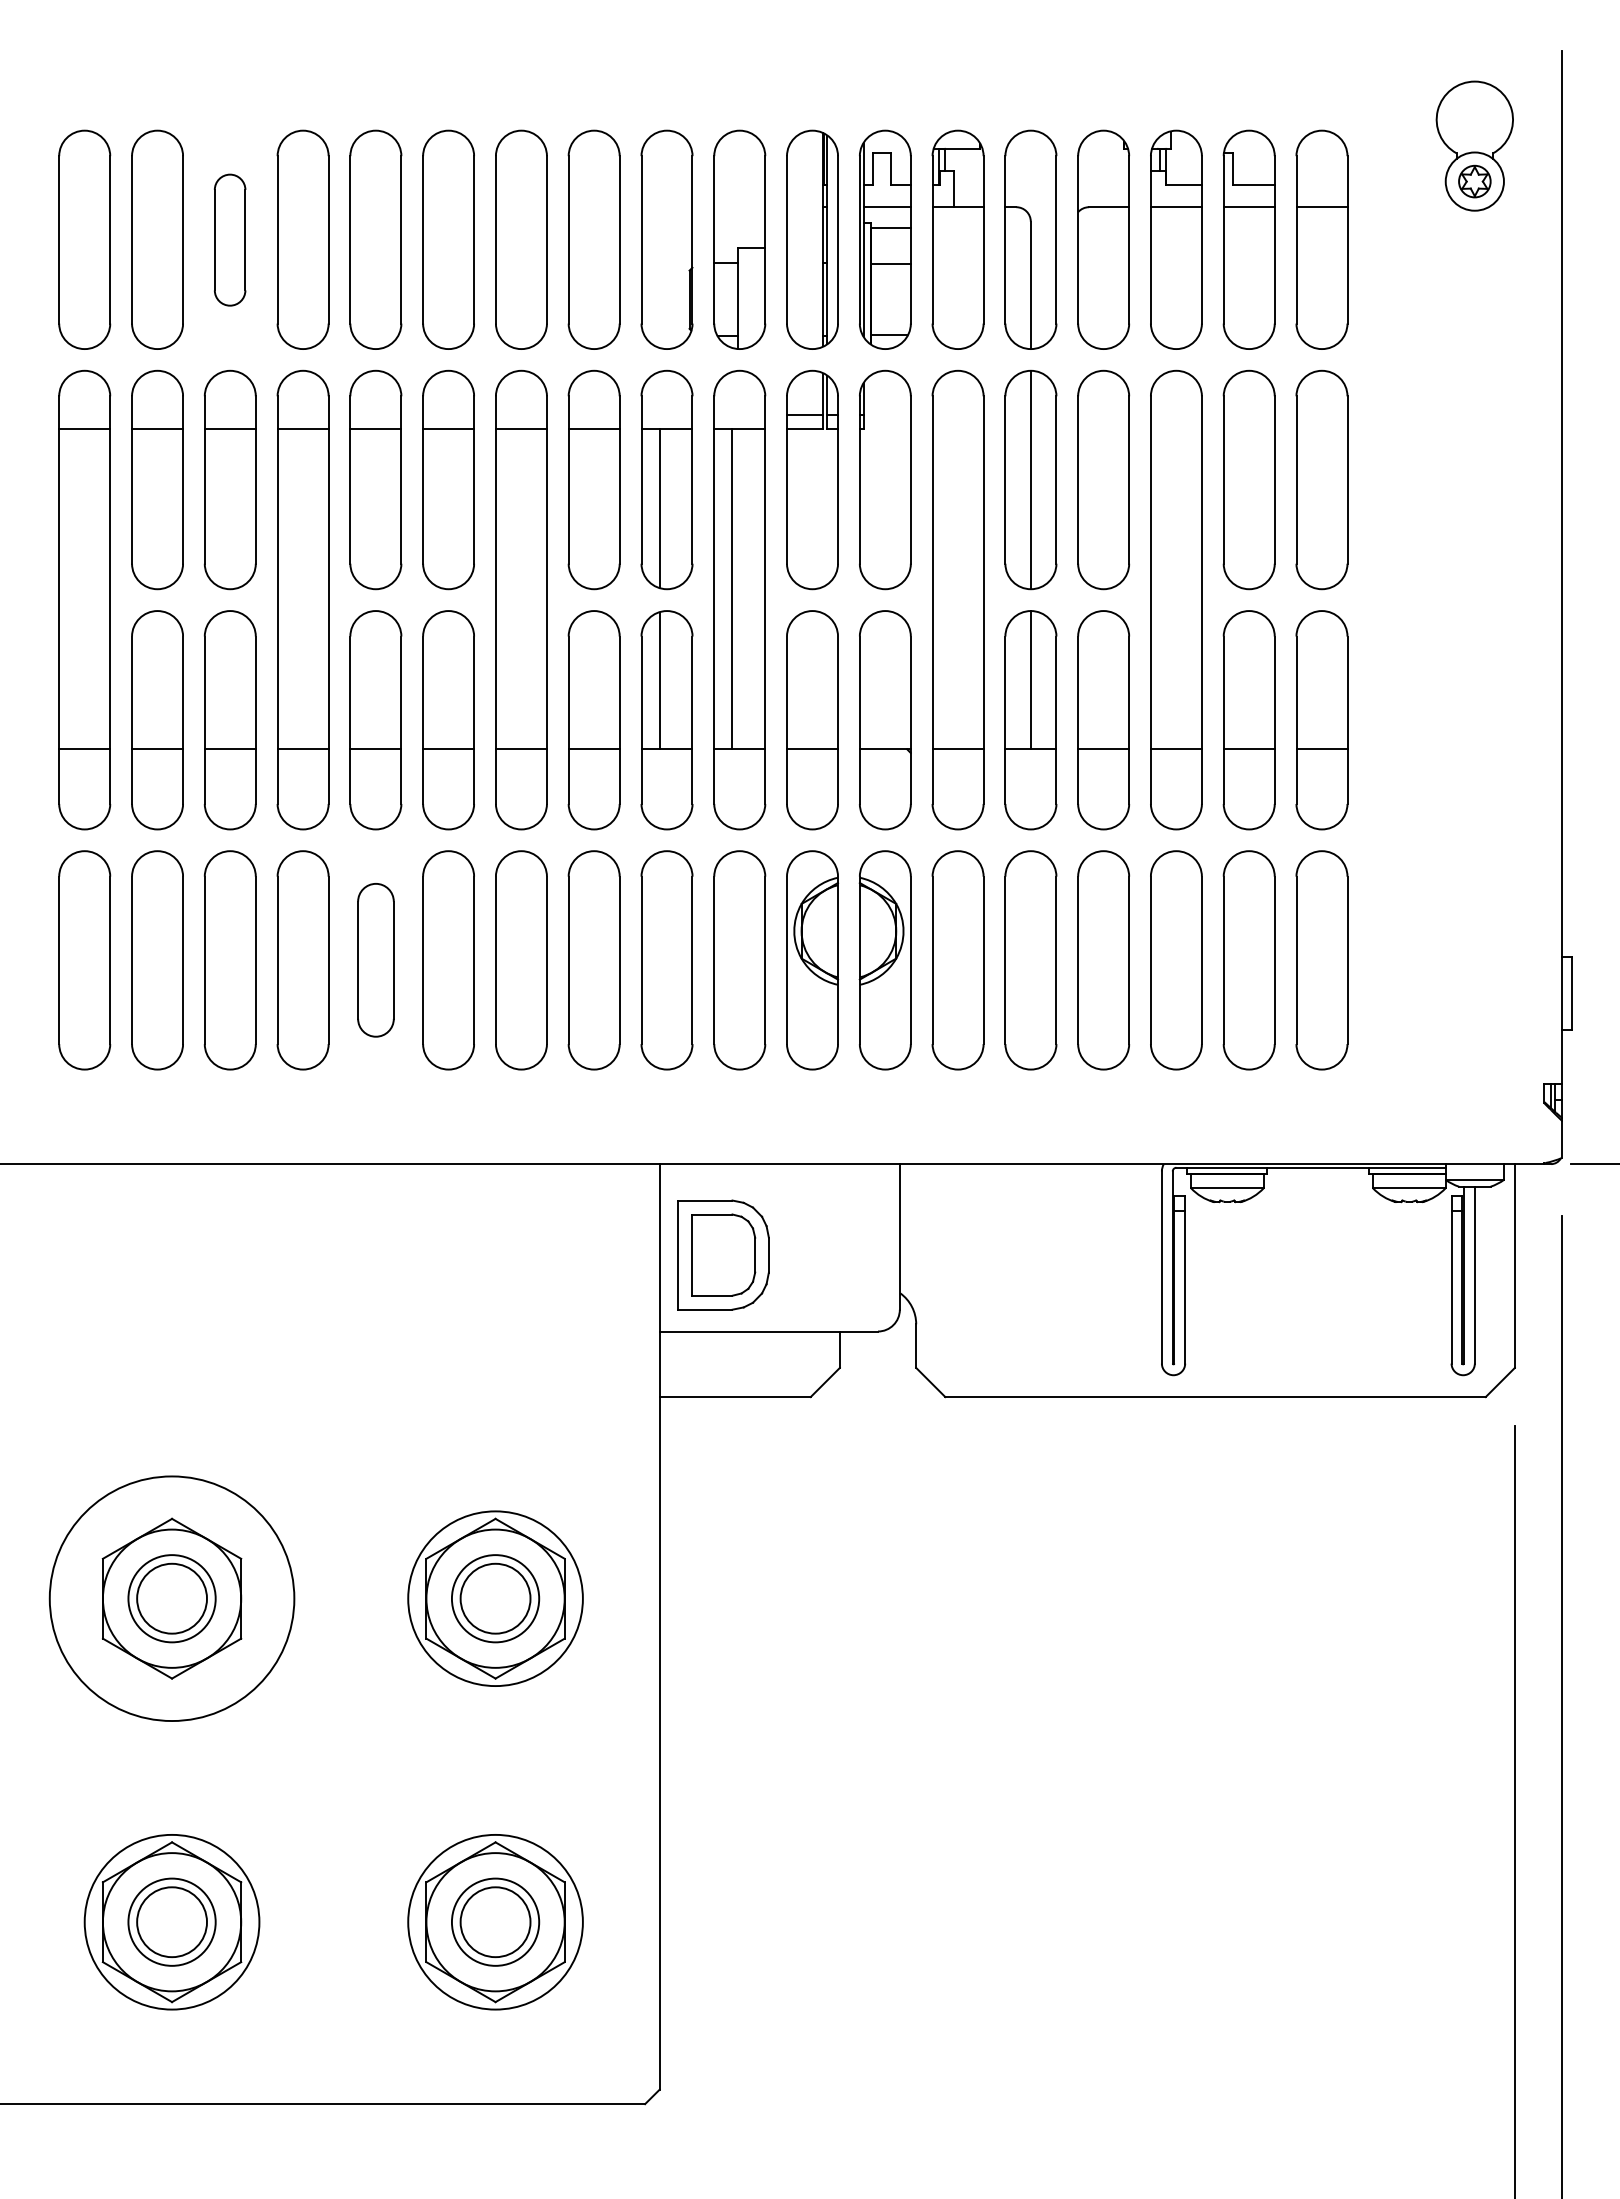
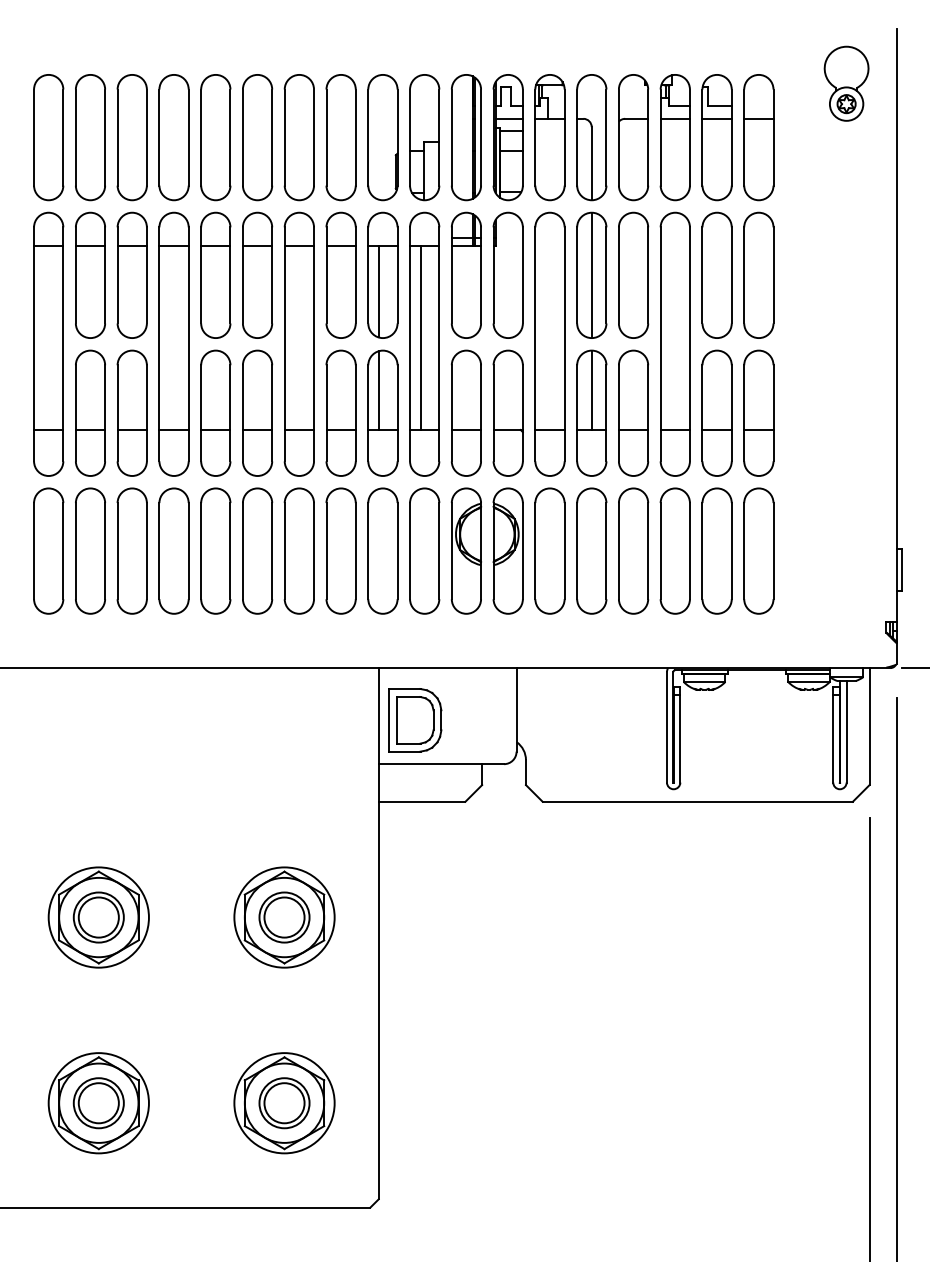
part: (228, 239) -> (131, 137), size x1.67
part: (375, 959) -> (215, 550), size x1.43
circle: (171, 1598) -> (98, 917), size x0.71

